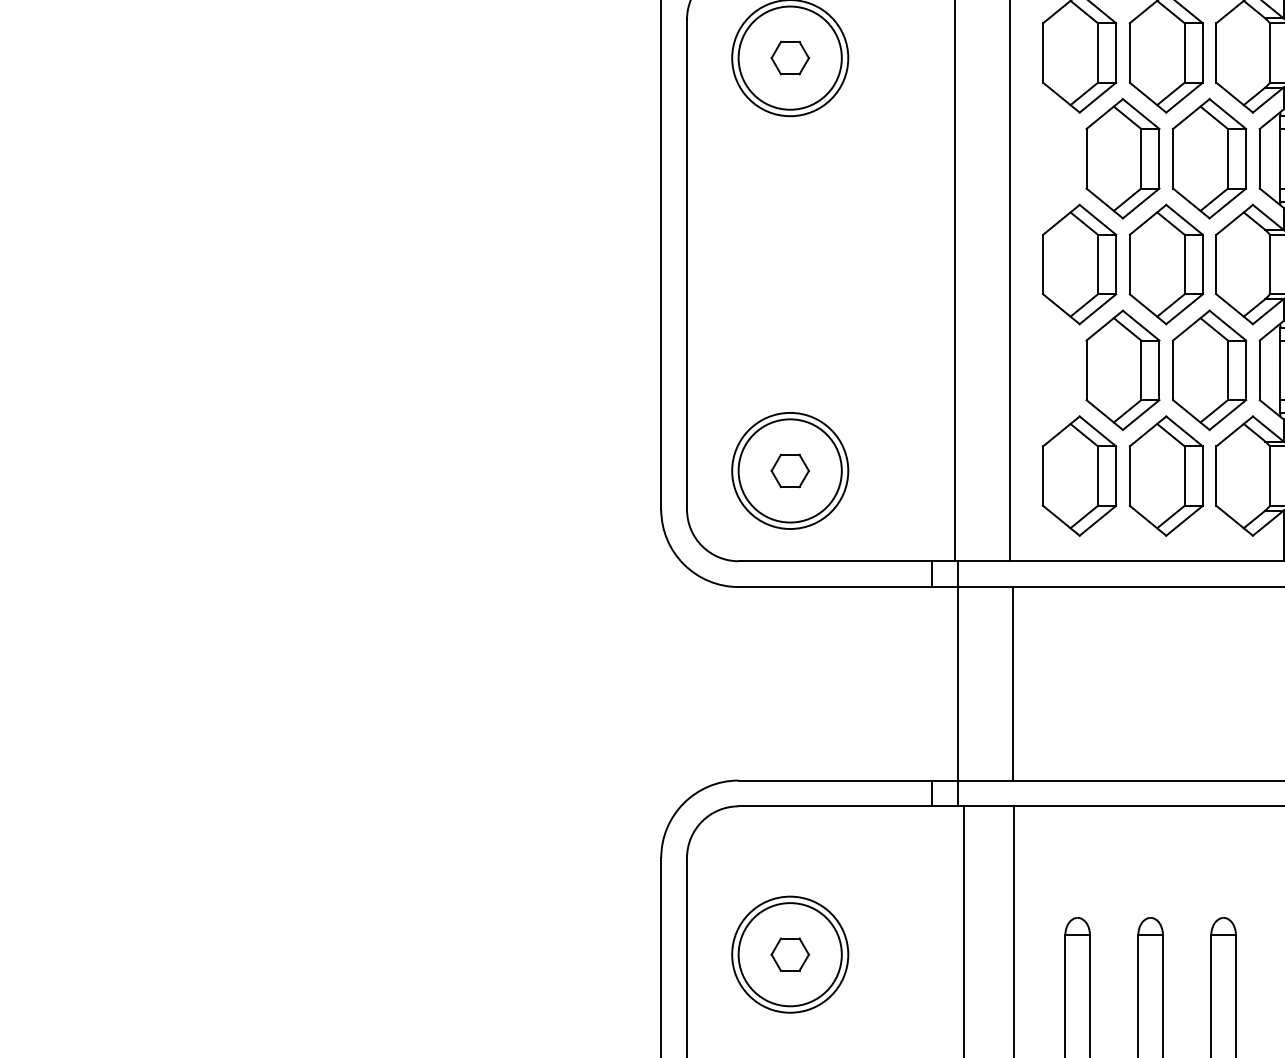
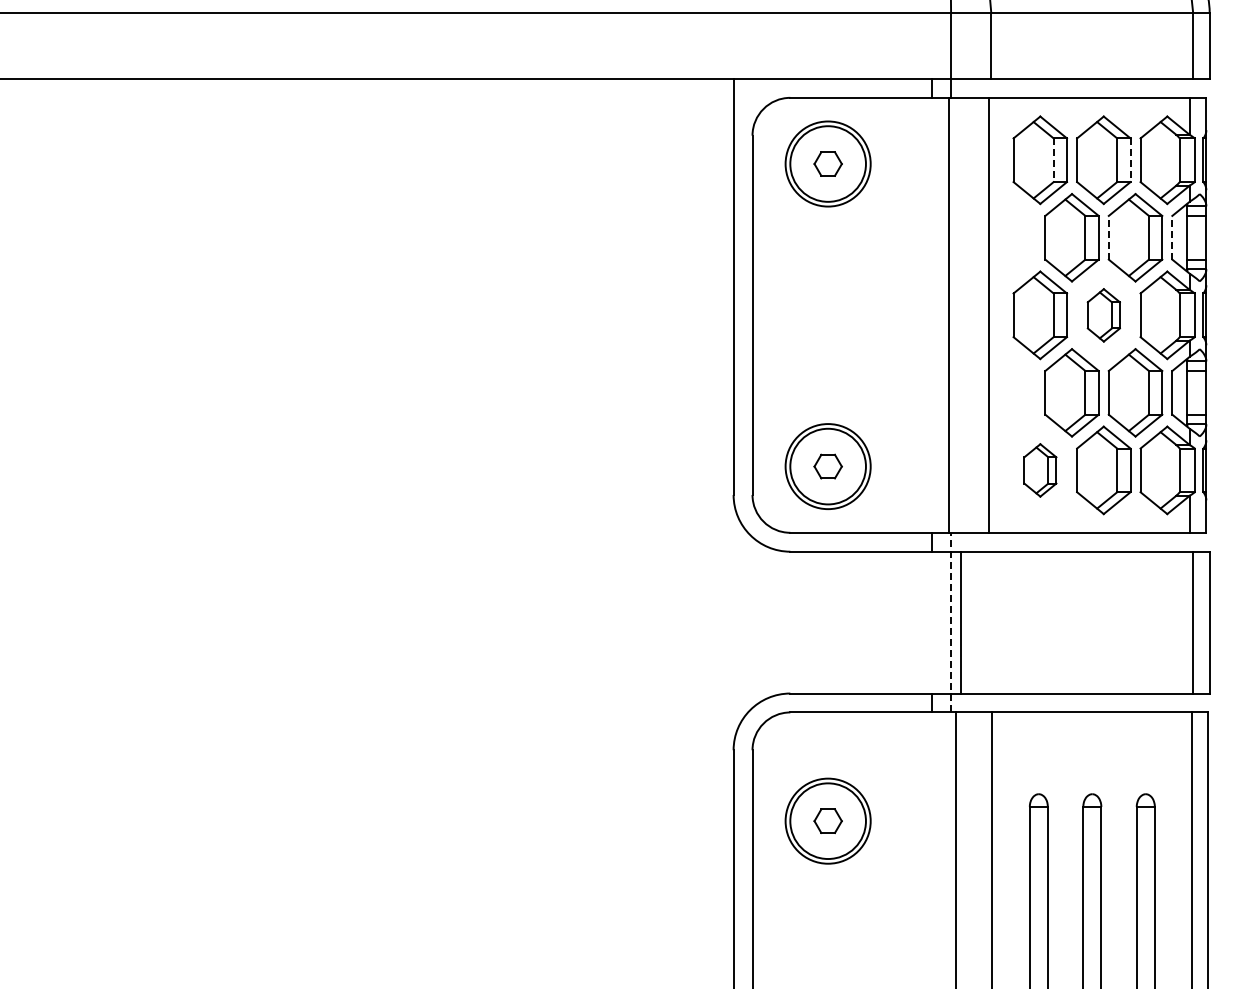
line: (1097, 53) -> (1053, 160), solid -> dashed
line: (1202, 53) -> (1130, 160), solid -> dashed
line: (1172, 158) -> (1108, 237), solid -> dashed
line: (1260, 158) -> (1172, 237), solid -> dashed
part: (1165, 264) -> (1103, 315), size x0.6
part: (1079, 476) -> (1040, 470), size x0.6
line: (958, 683) -> (951, 622), solid -> dashed
line: (1013, 683) -> (961, 622), moved

